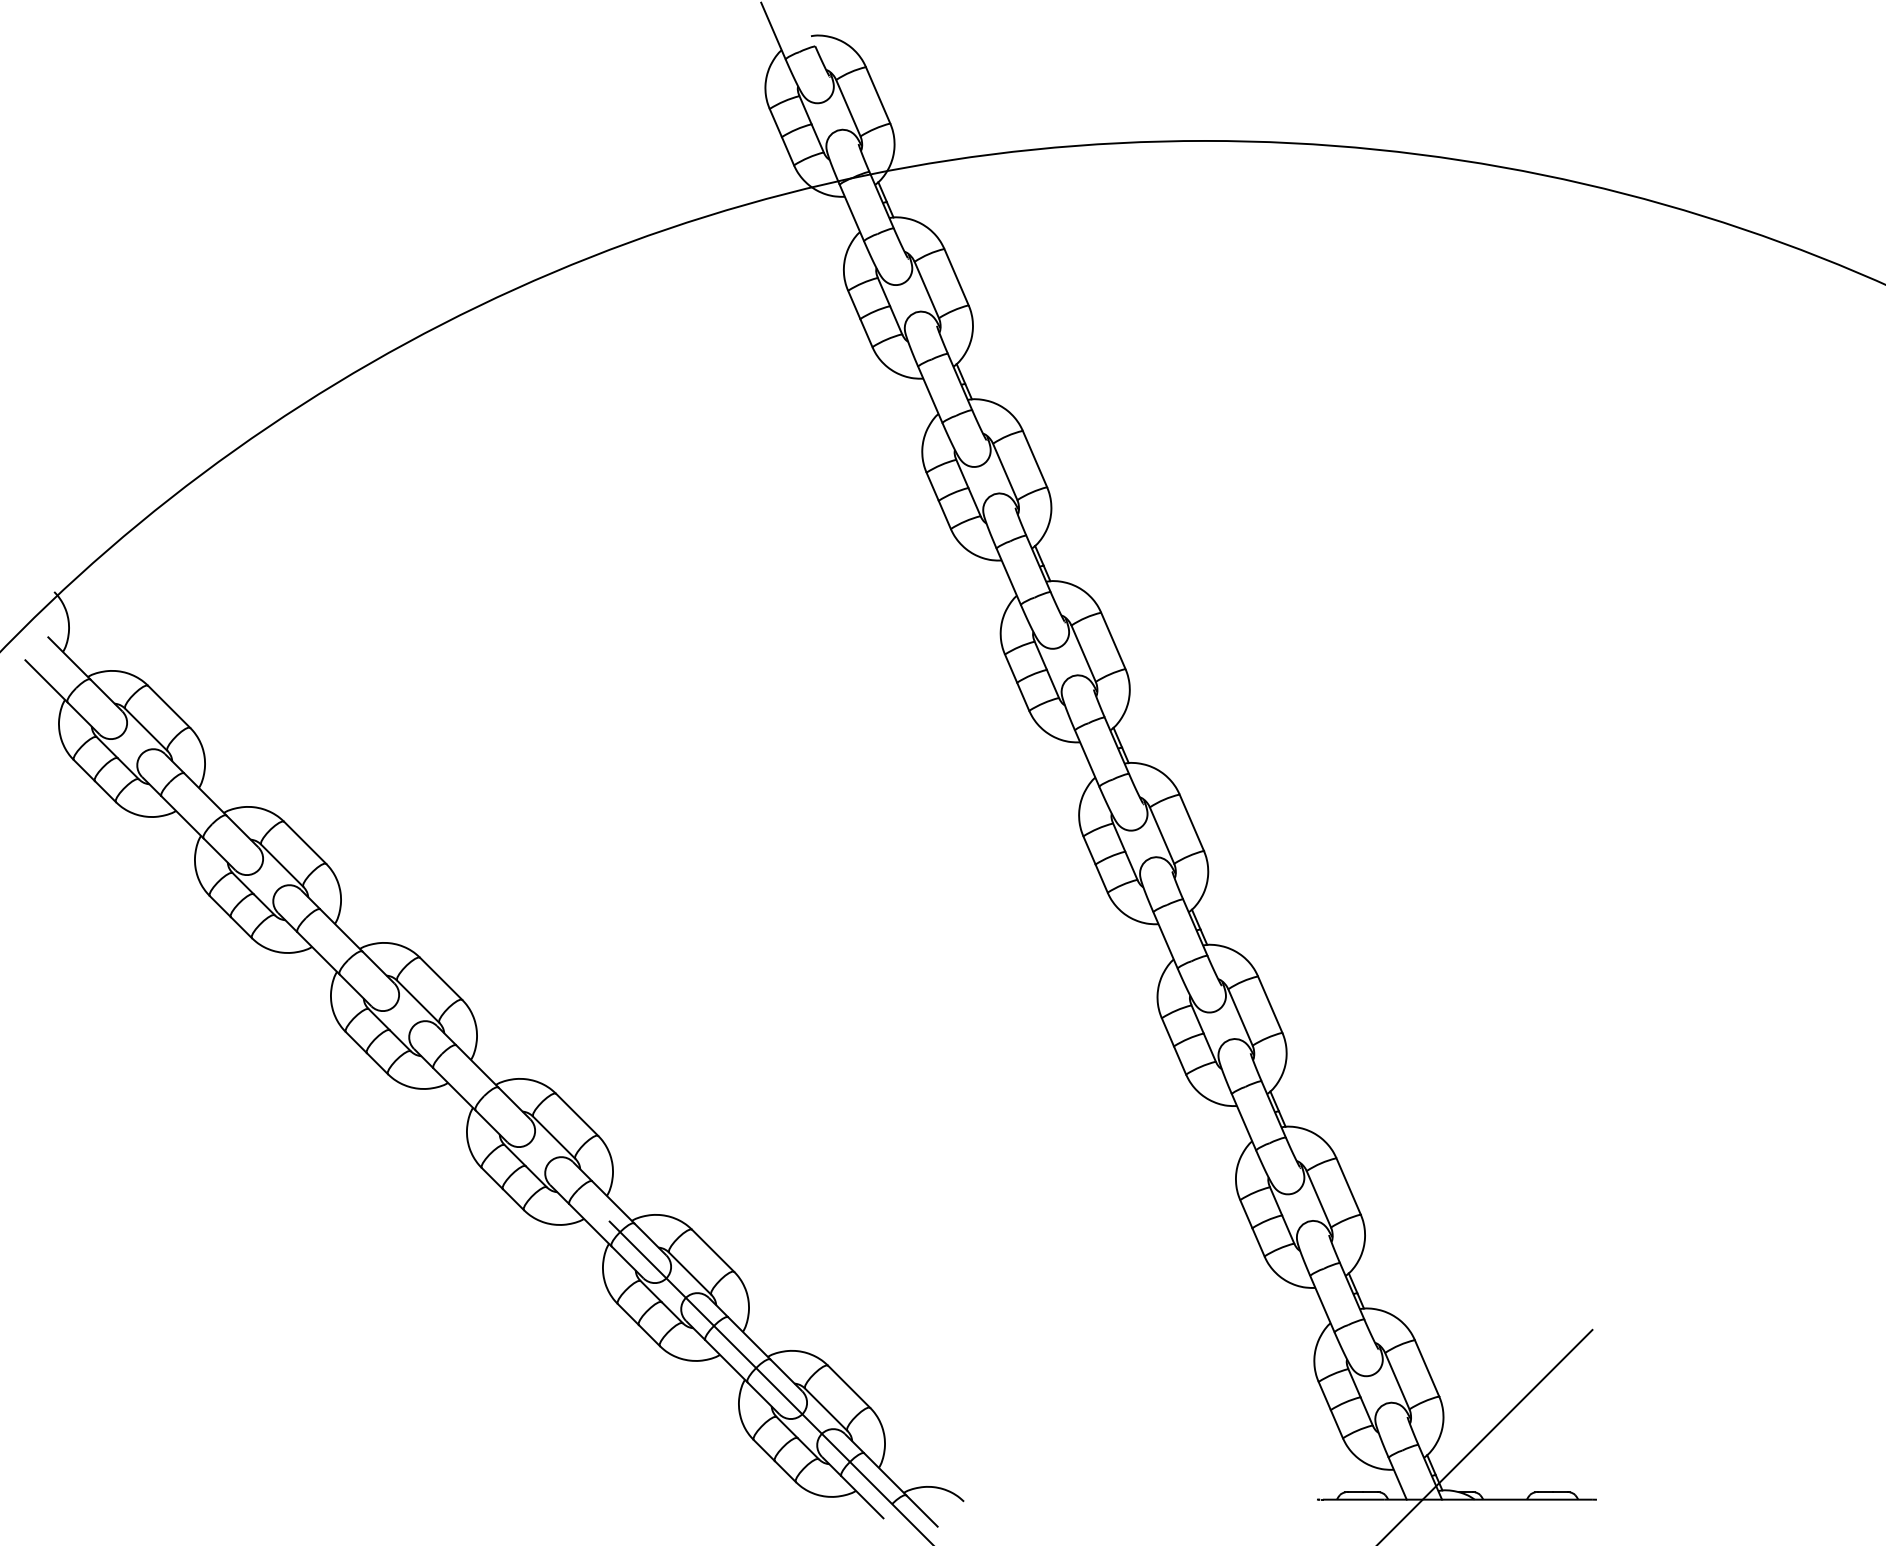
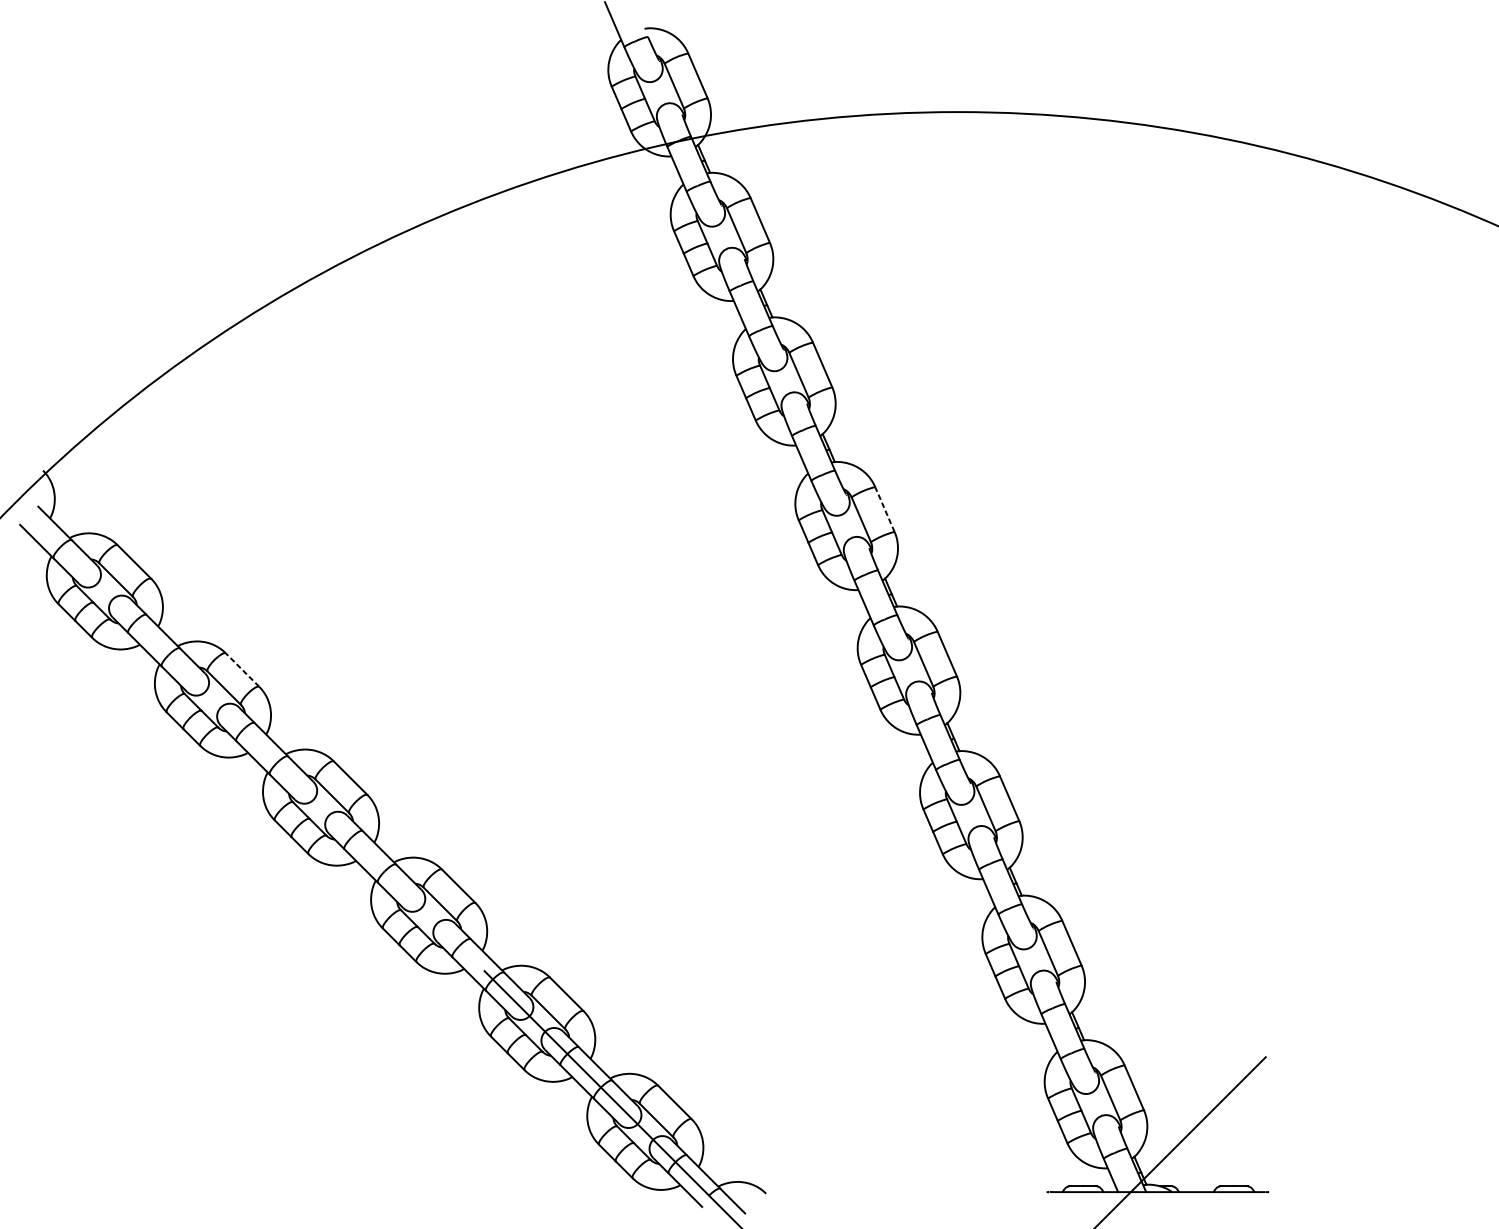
line: (1113, 640) -> (885, 509), solid -> dashed
line: (305, 842) -> (242, 669), solid -> dashed

